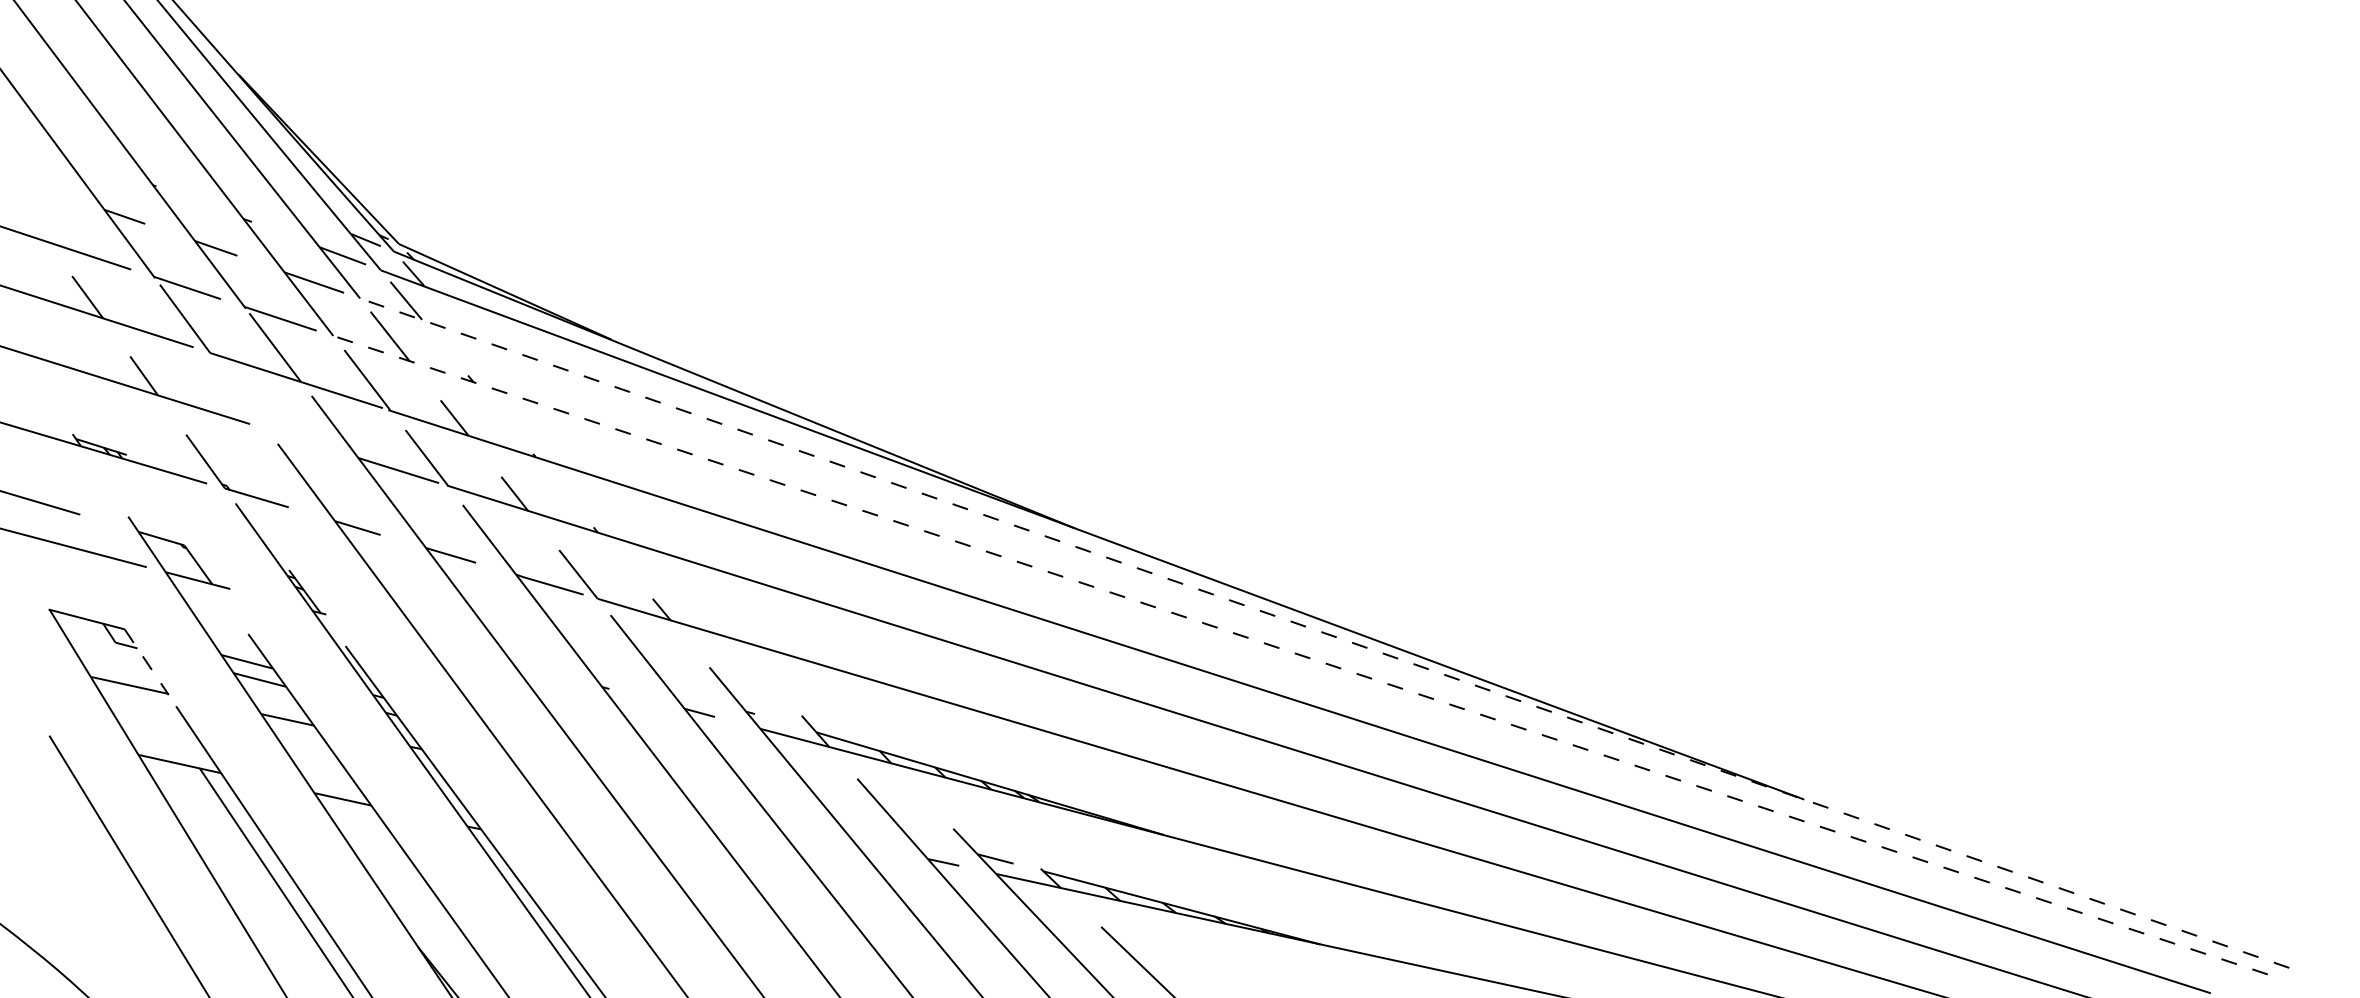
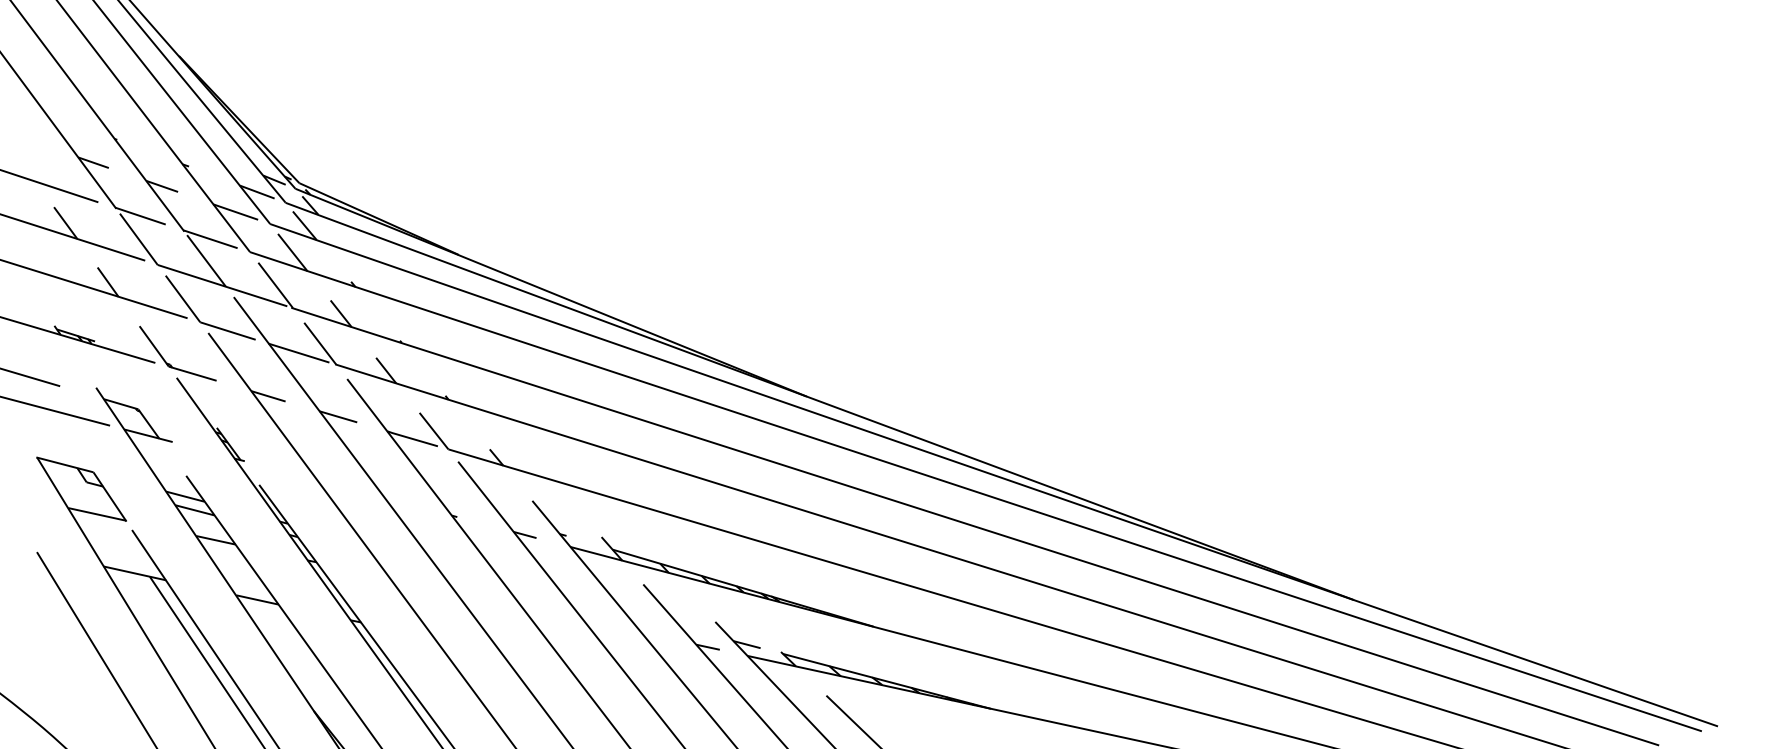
part: (274, 430) -> (205, 323), added
line: (1324, 632) -> (993, 474), dashed -> solid
line: (1300, 655) -> (975, 491), dashed -> solid
line: (146, 662) -> (109, 497), dashed -> solid

